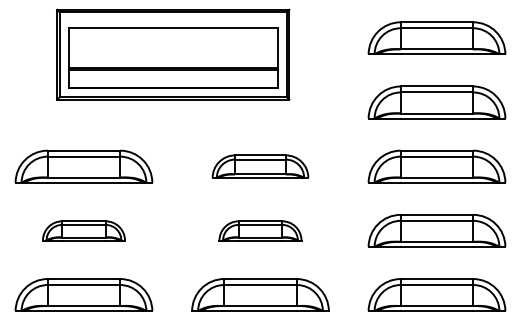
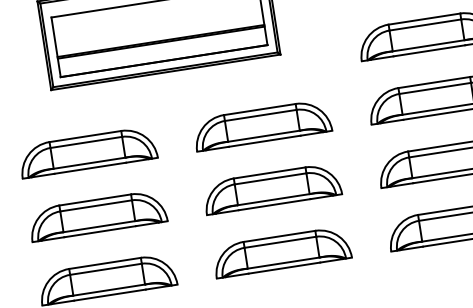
part: (260, 166) -> (262, 125), size x1.43
part: (83, 230) -> (97, 215), size x1.67
part: (260, 230) -> (272, 188), size x1.67

